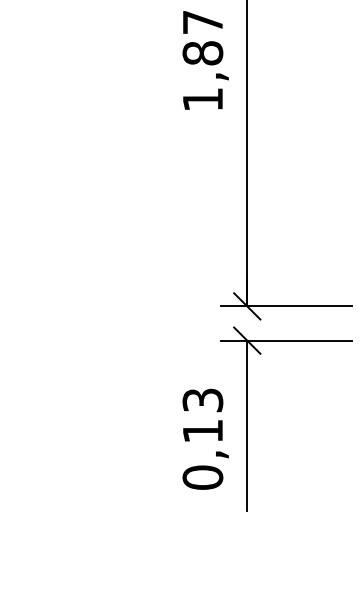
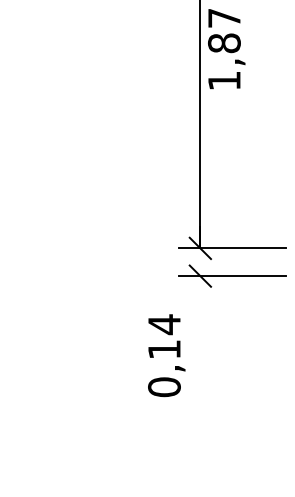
text: (205, 60) -> (226, 49), moved
text: (202, 400) -> (164, 324), 0,13 -> 0,14
line: (247, 425) -> (200, 344), removed

